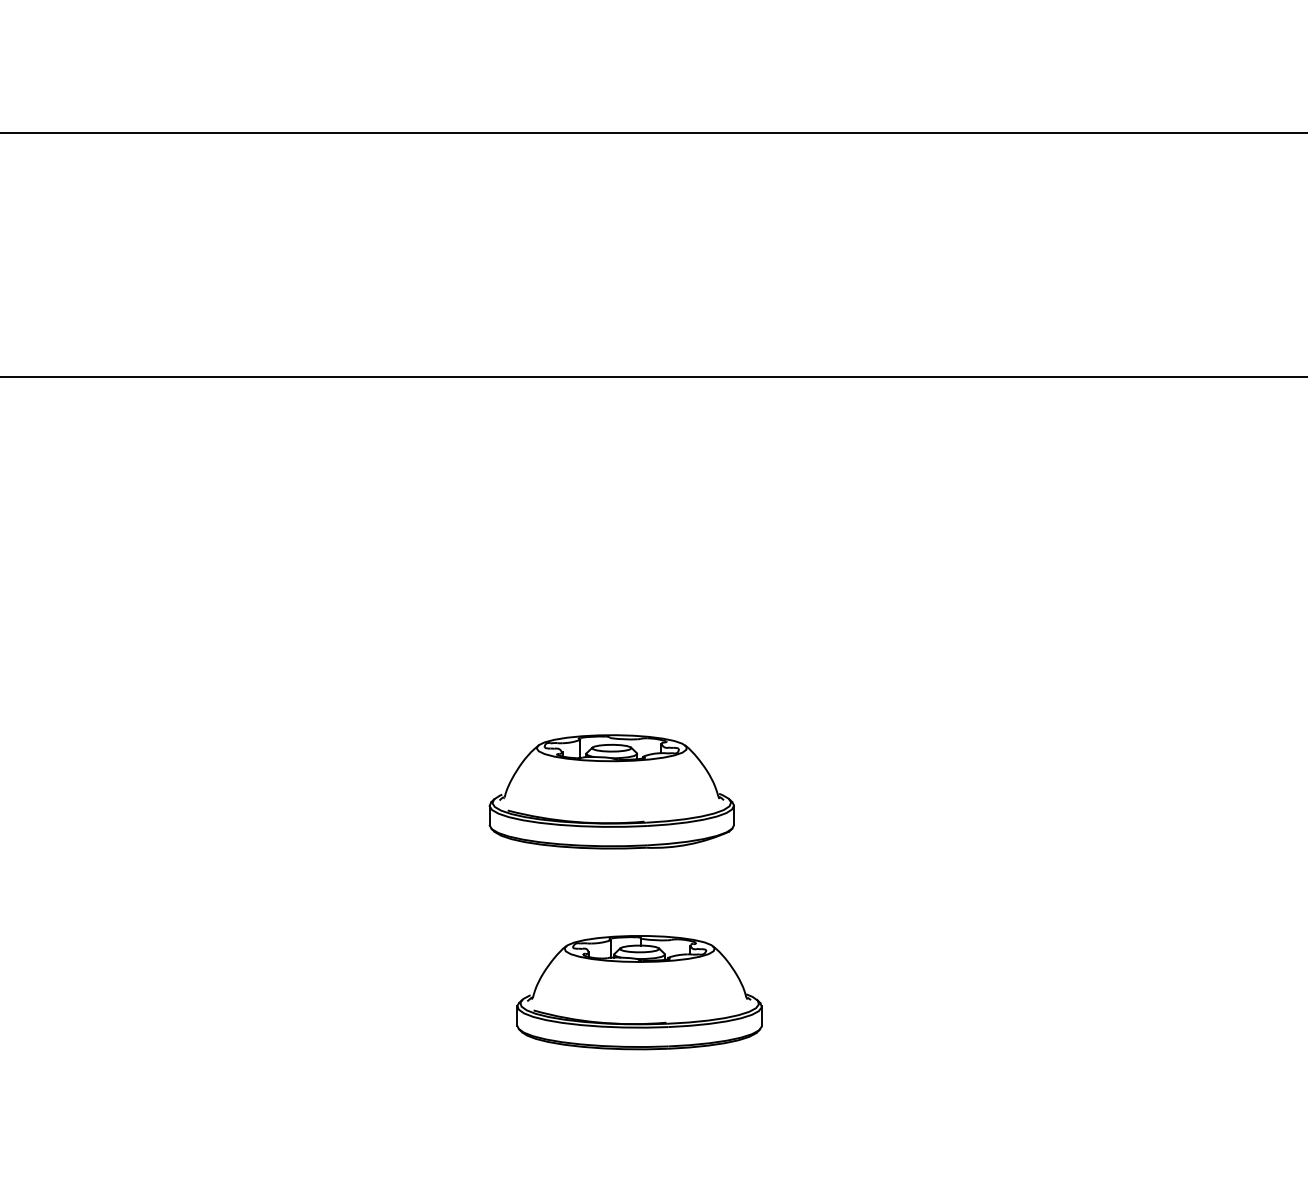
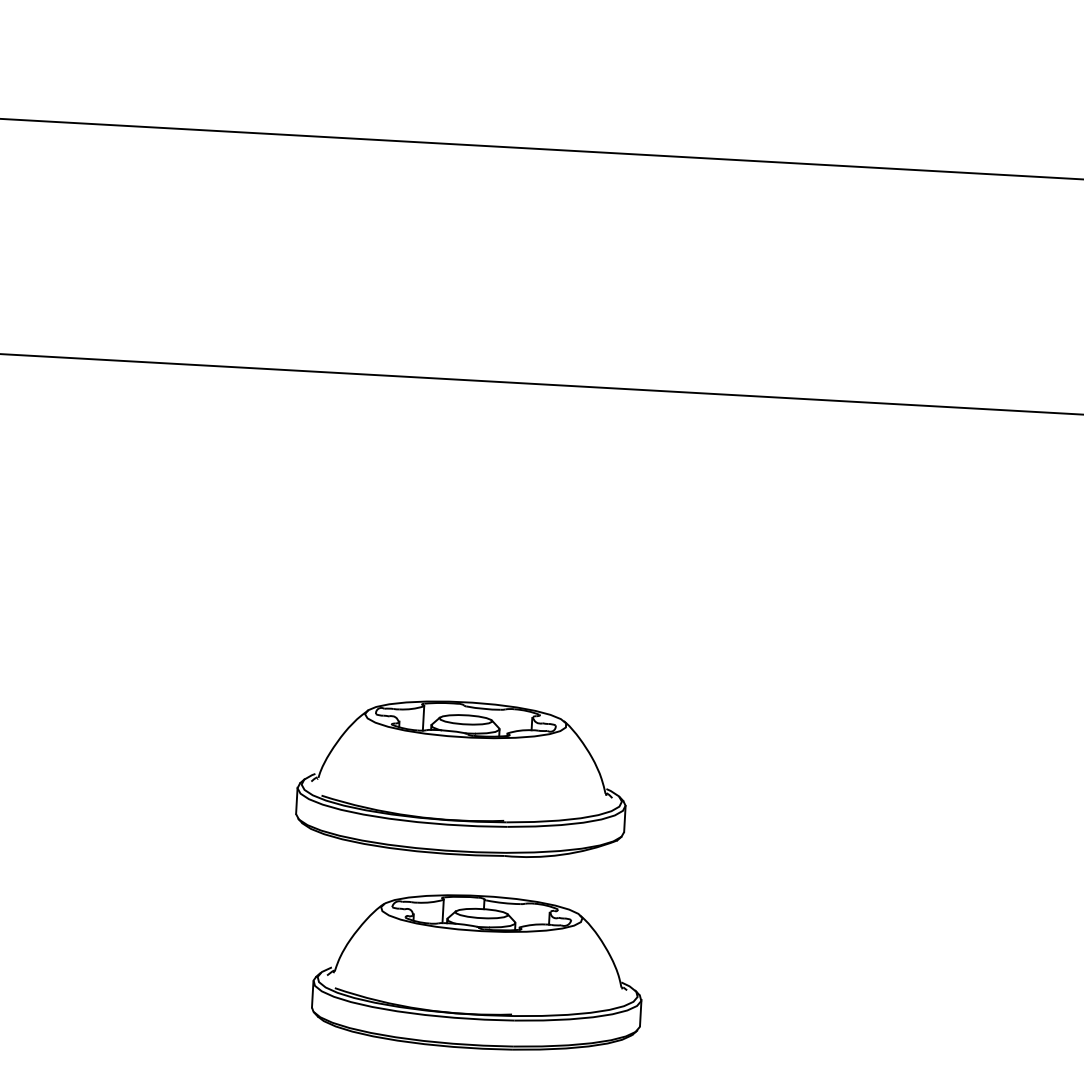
part: (611, 791) -> (462, 778), size x1.4
part: (639, 992) -> (478, 972), size x1.4

